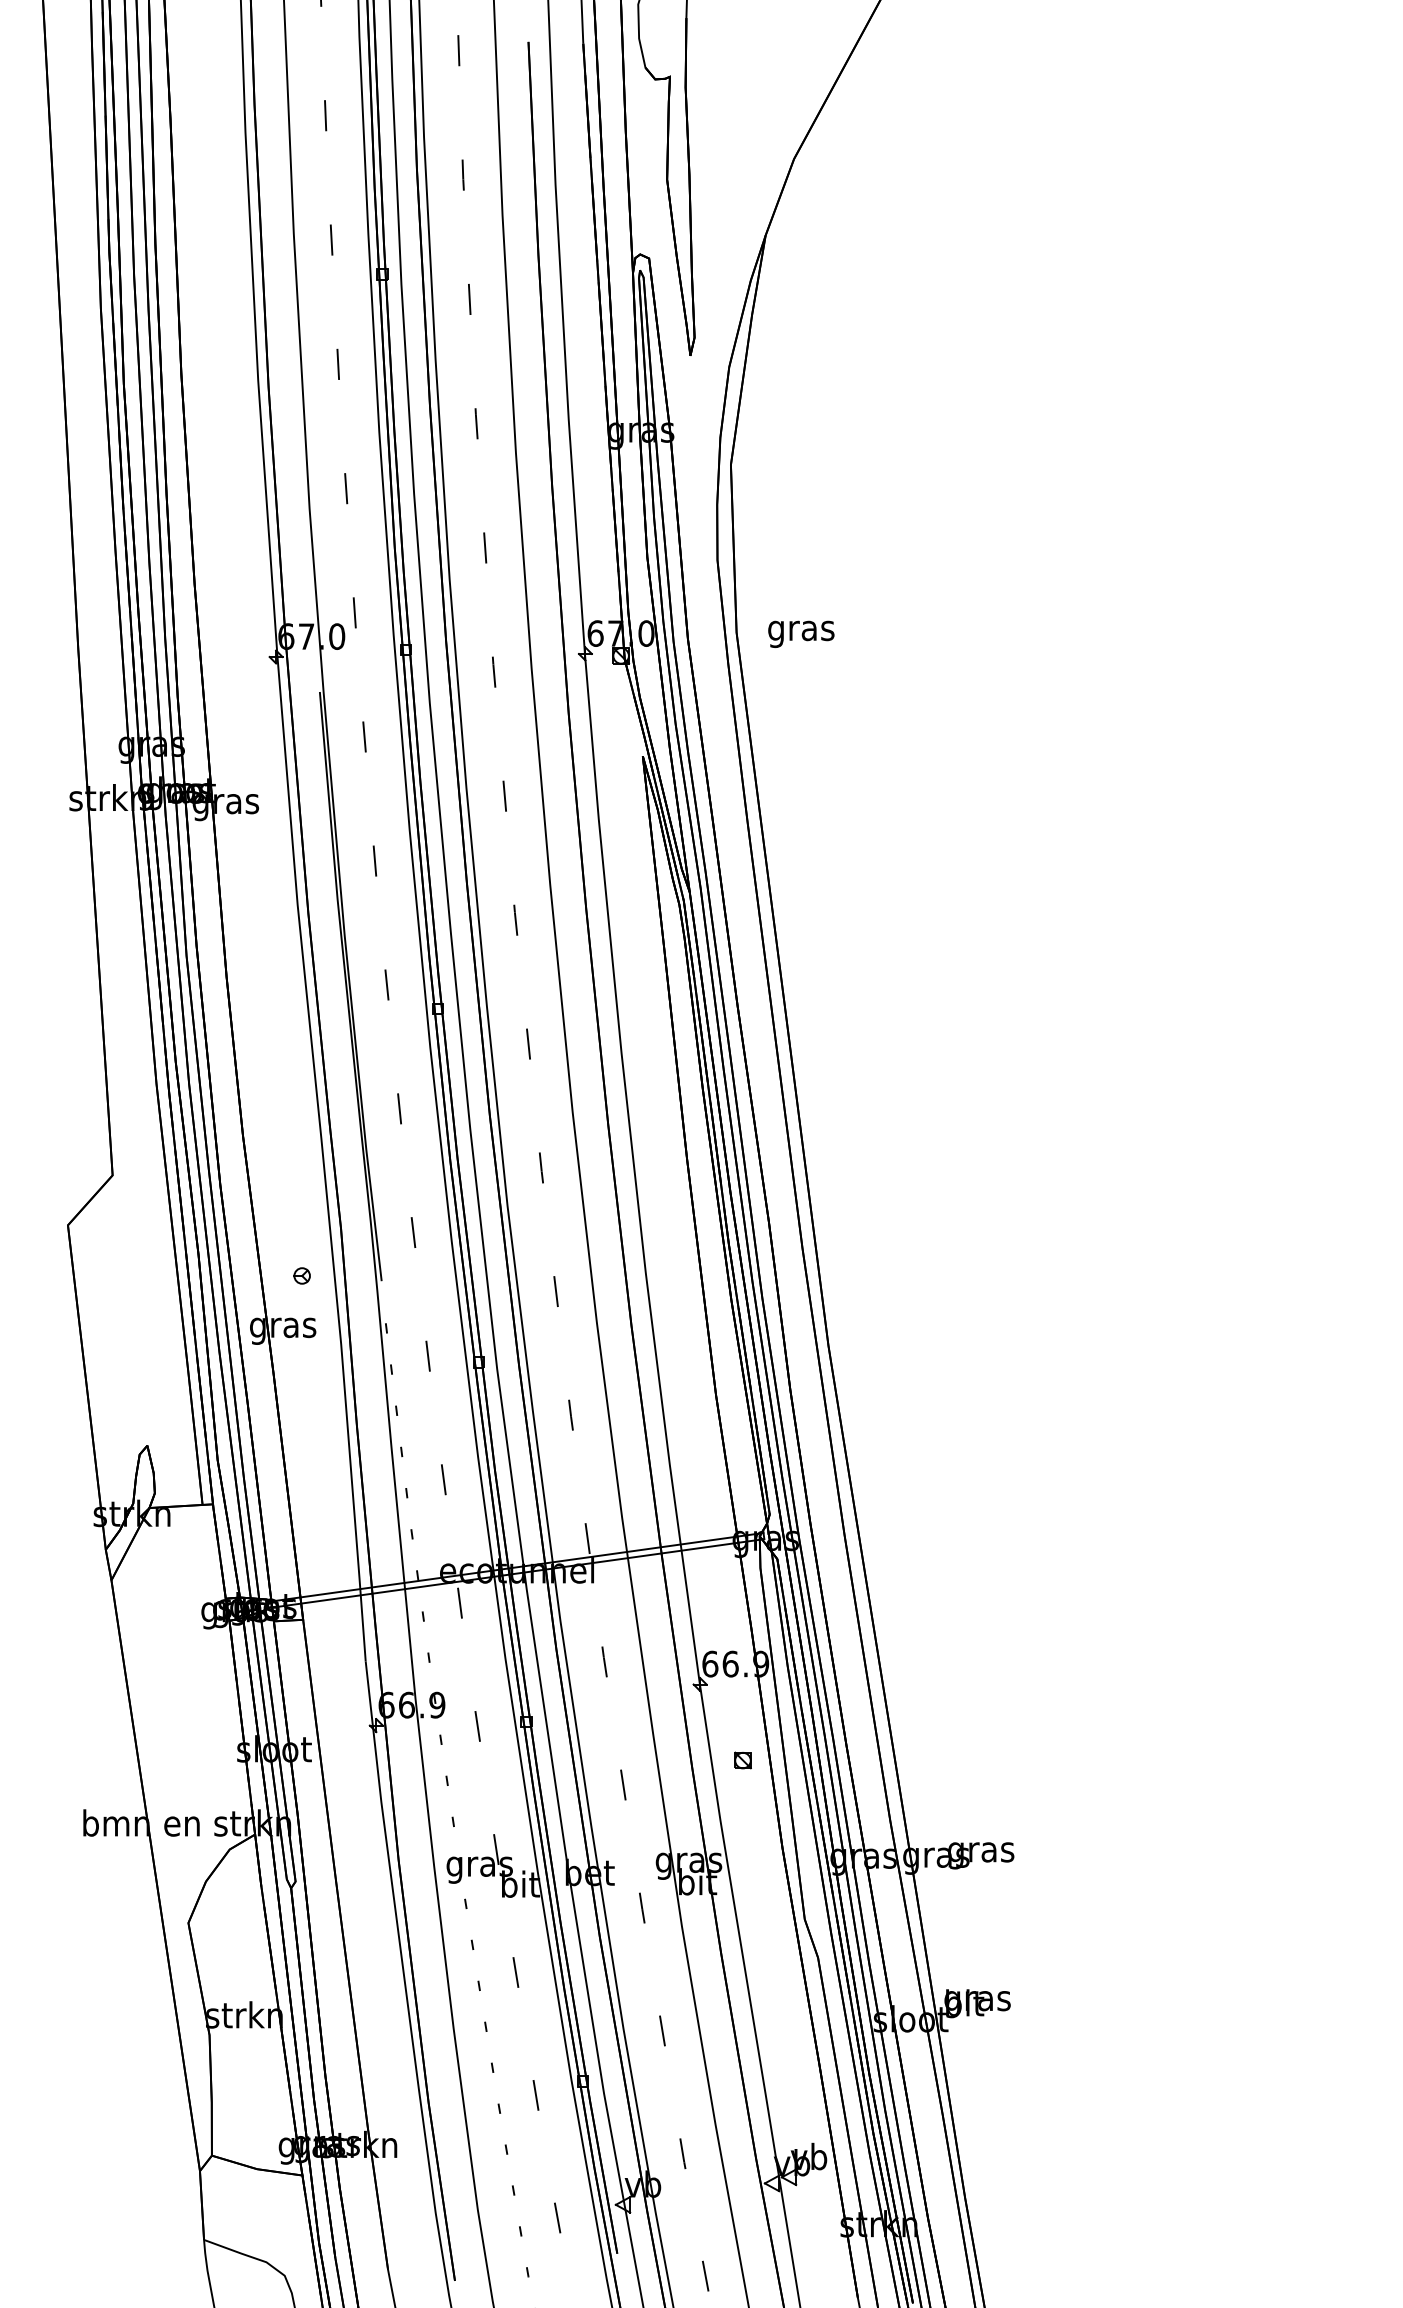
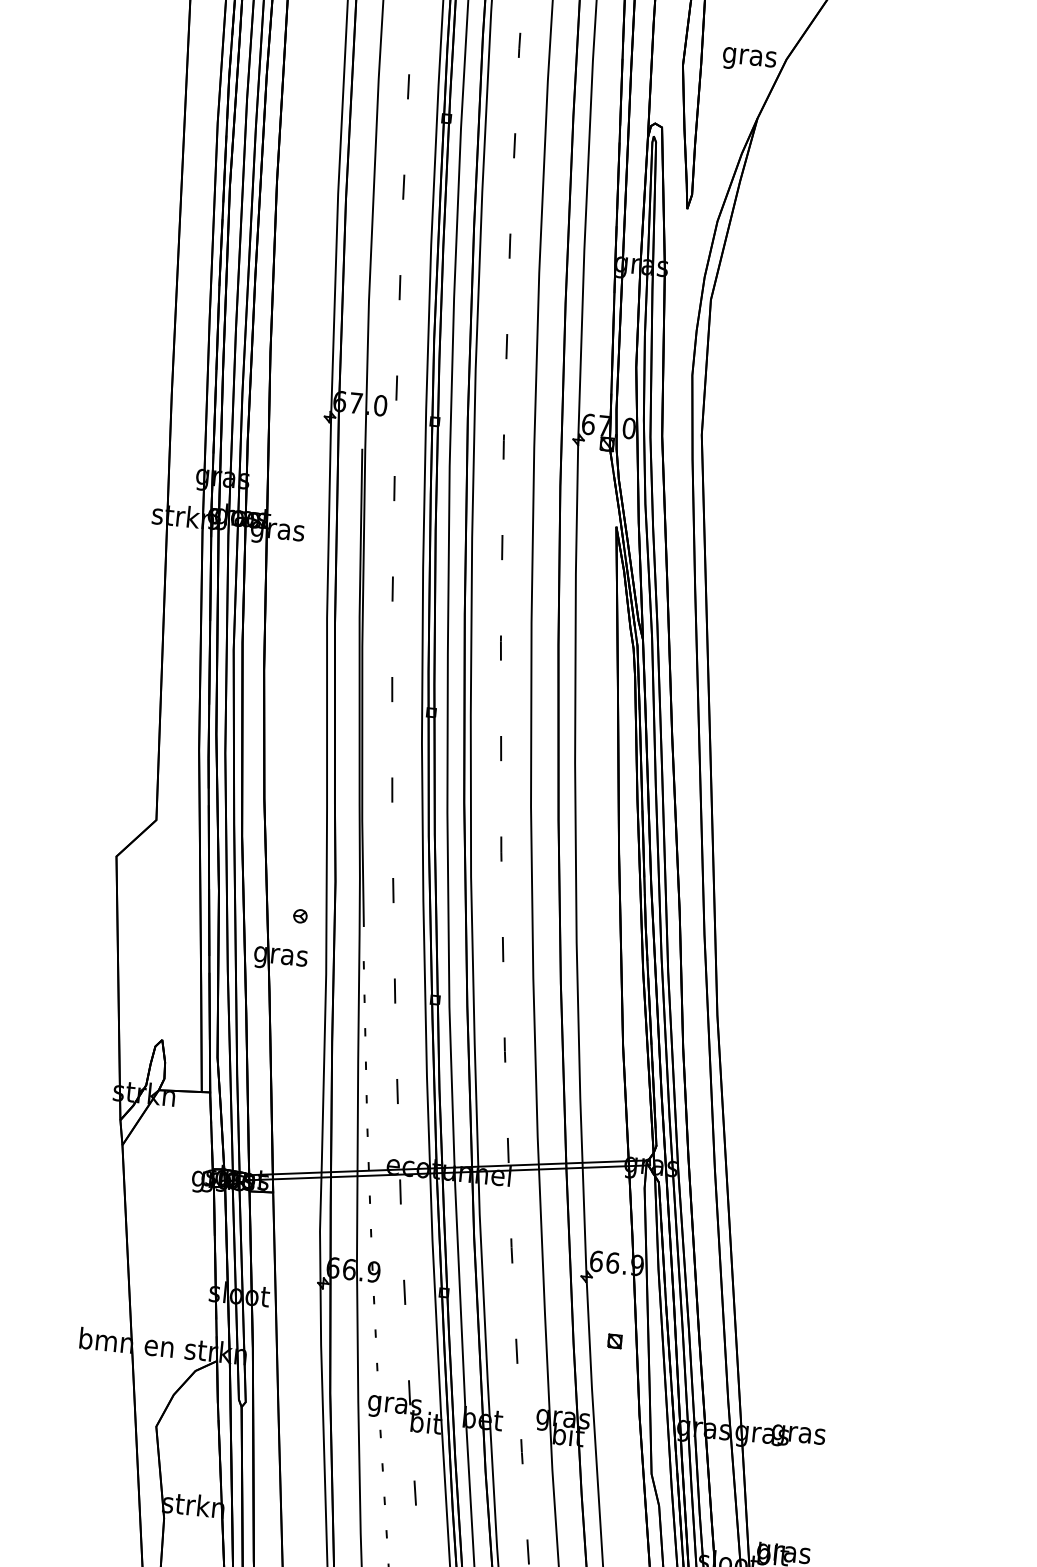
text: (801, 633) -> (749, 59), moved

